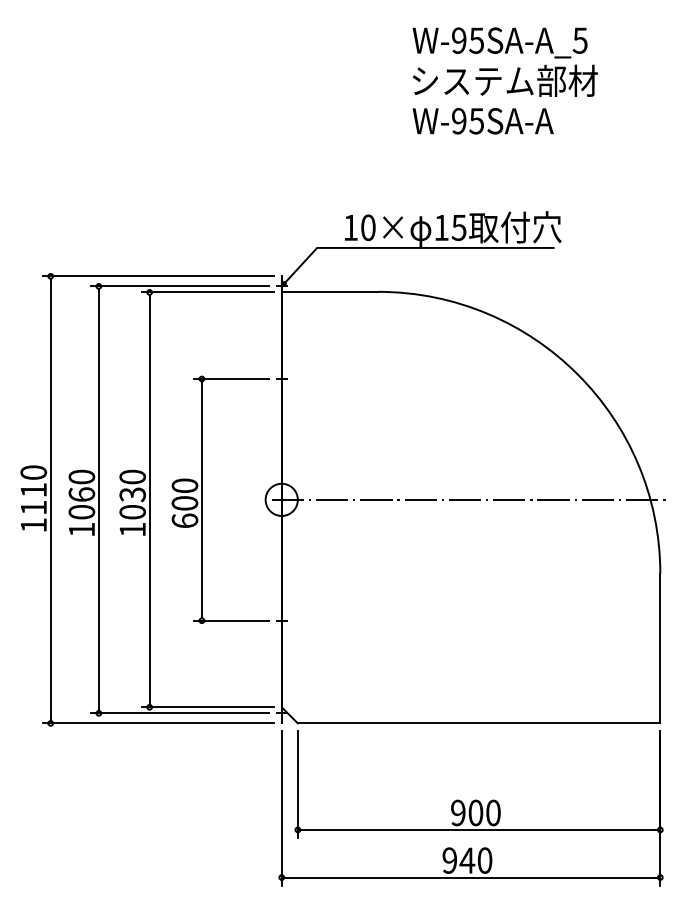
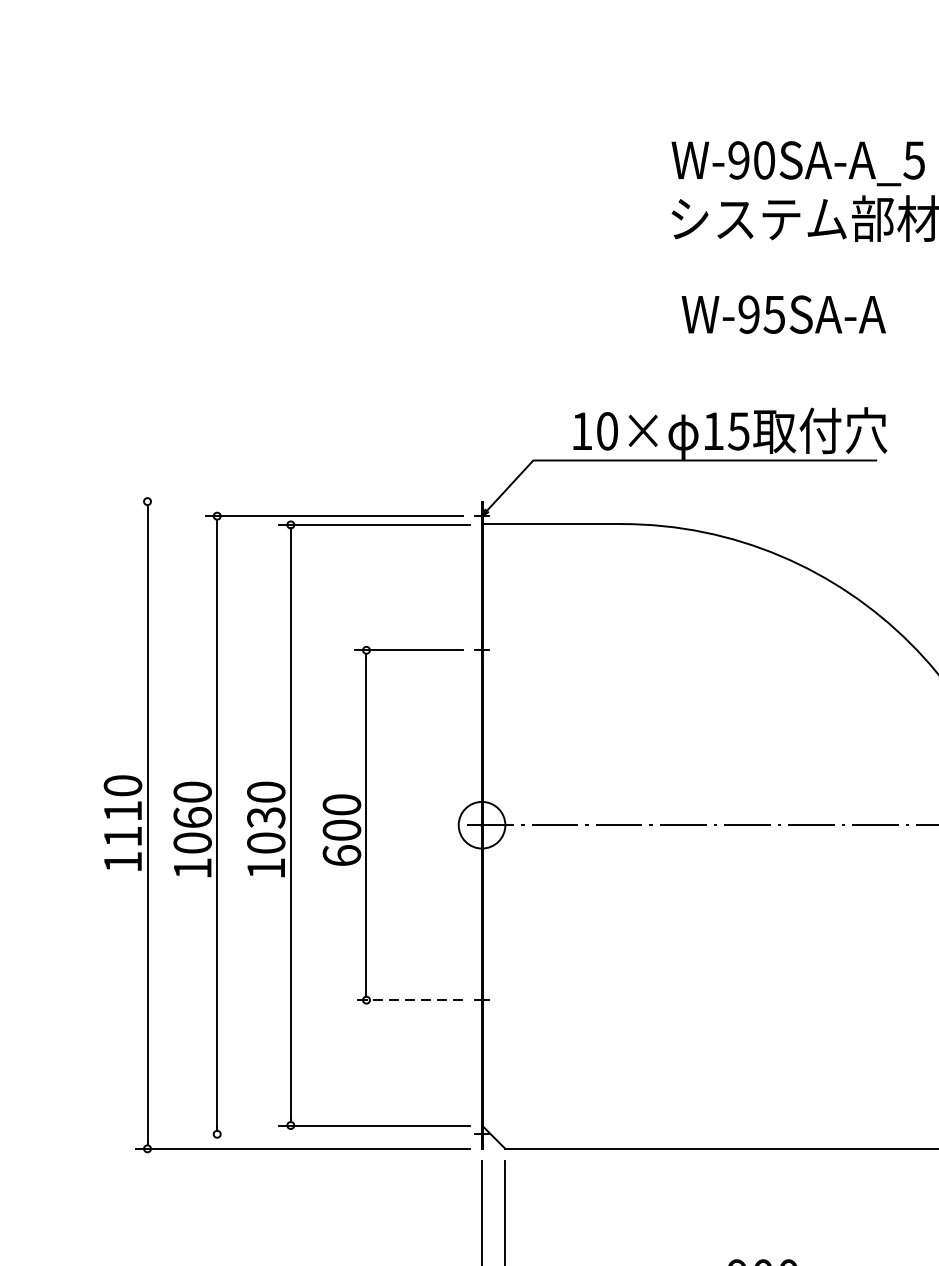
text: (476, 40) -> (764, 160), W-95SA-A_5 -> W-90SA-A_5
text: (482, 121) -> (782, 315), moved
line: (157, 276) -> (302, 501), removed
line: (230, 620) -> (407, 999), solid -> dashed
line: (179, 713) -> (334, 1134), removed

